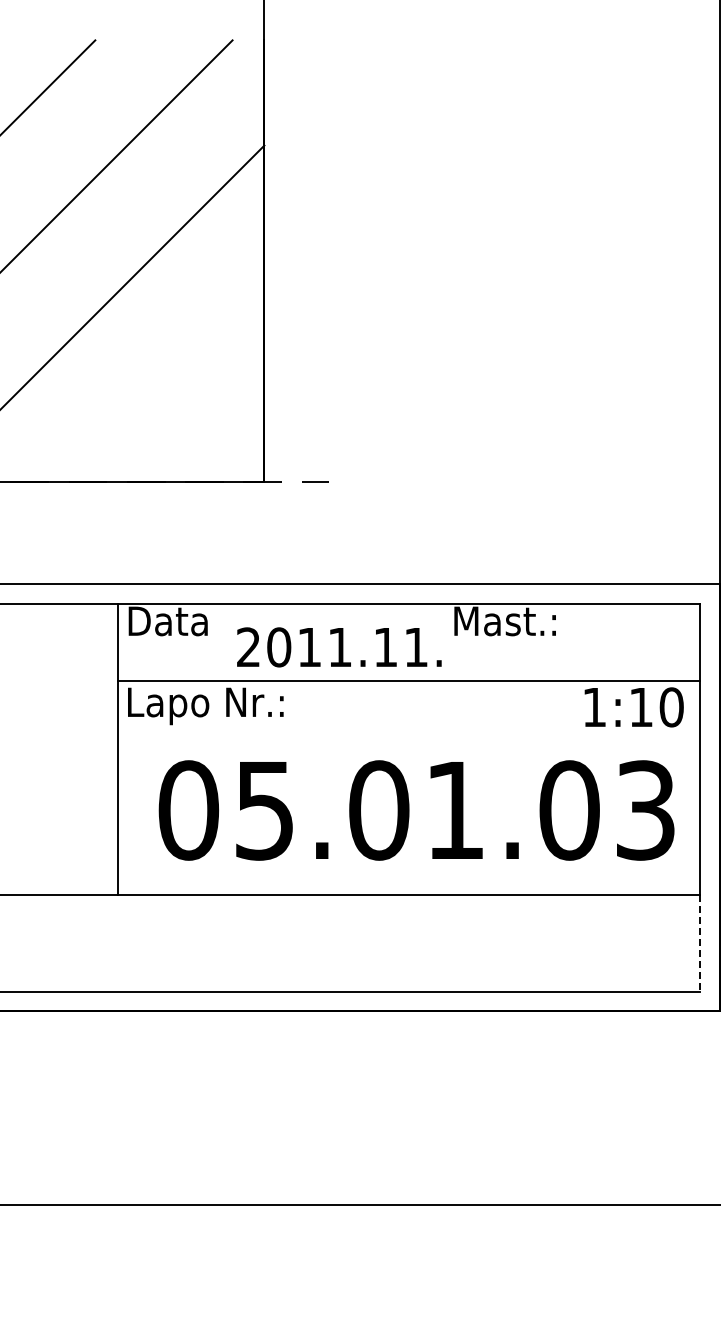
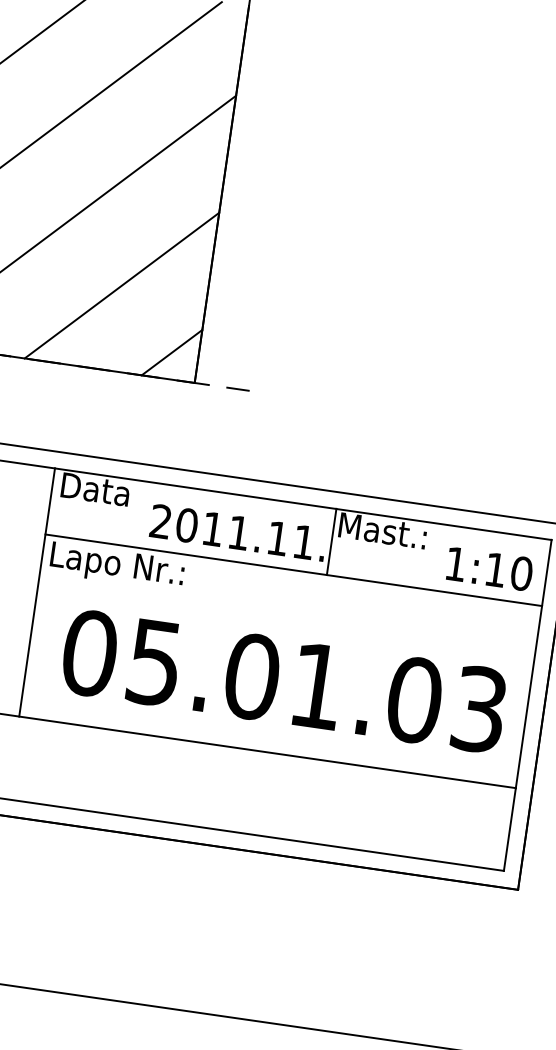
line: (164, 382) -> (121, 285), added
line: (233, 451) -> (172, 352), added
line: (448, 642) -> (332, 542), added
text: (633, 707) -> (489, 569), moved
line: (700, 943) -> (509, 829), dashed -> solid

